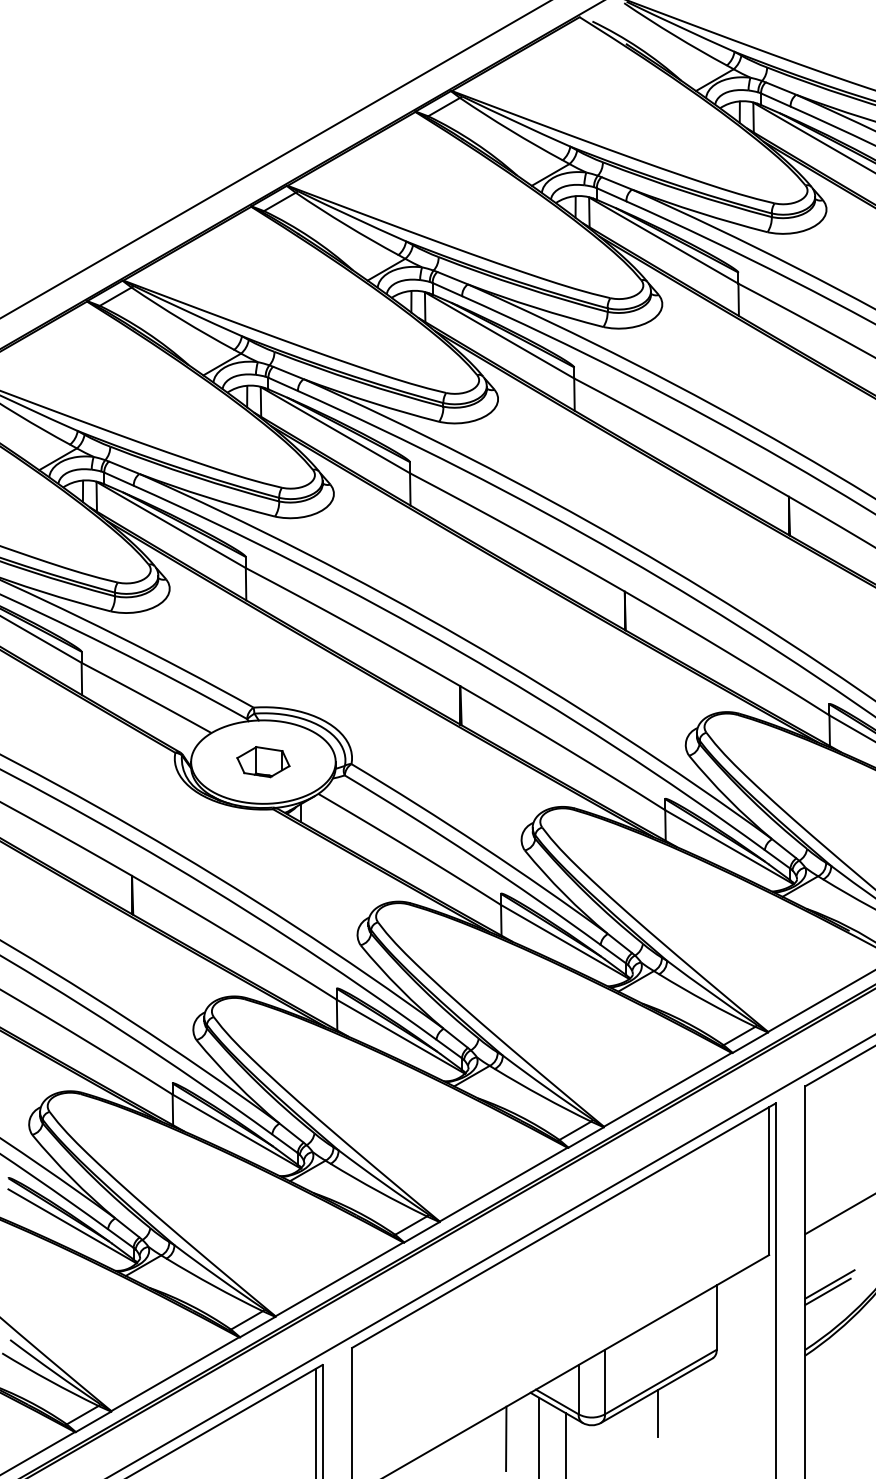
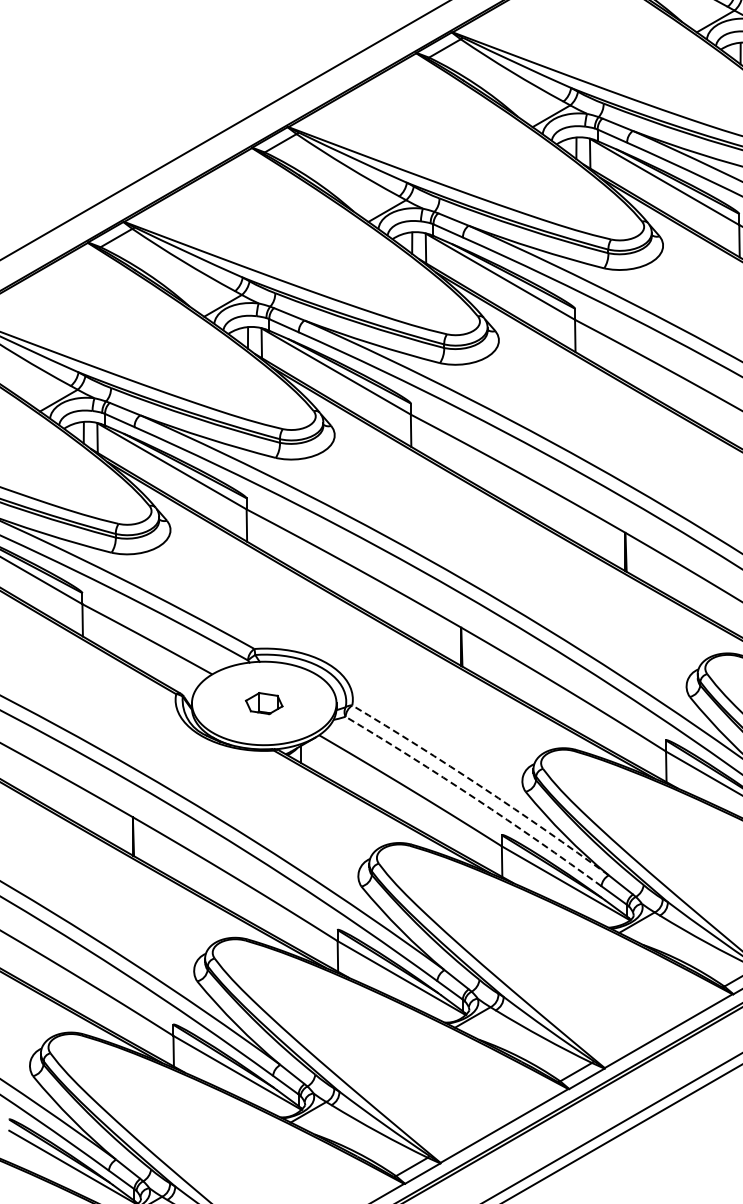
part: (263, 762) -> (264, 703), size x0.7
arc: (481, 846) -> (482, 787), solid -> dashed
arc: (474, 857) -> (475, 798), solid -> dashed

